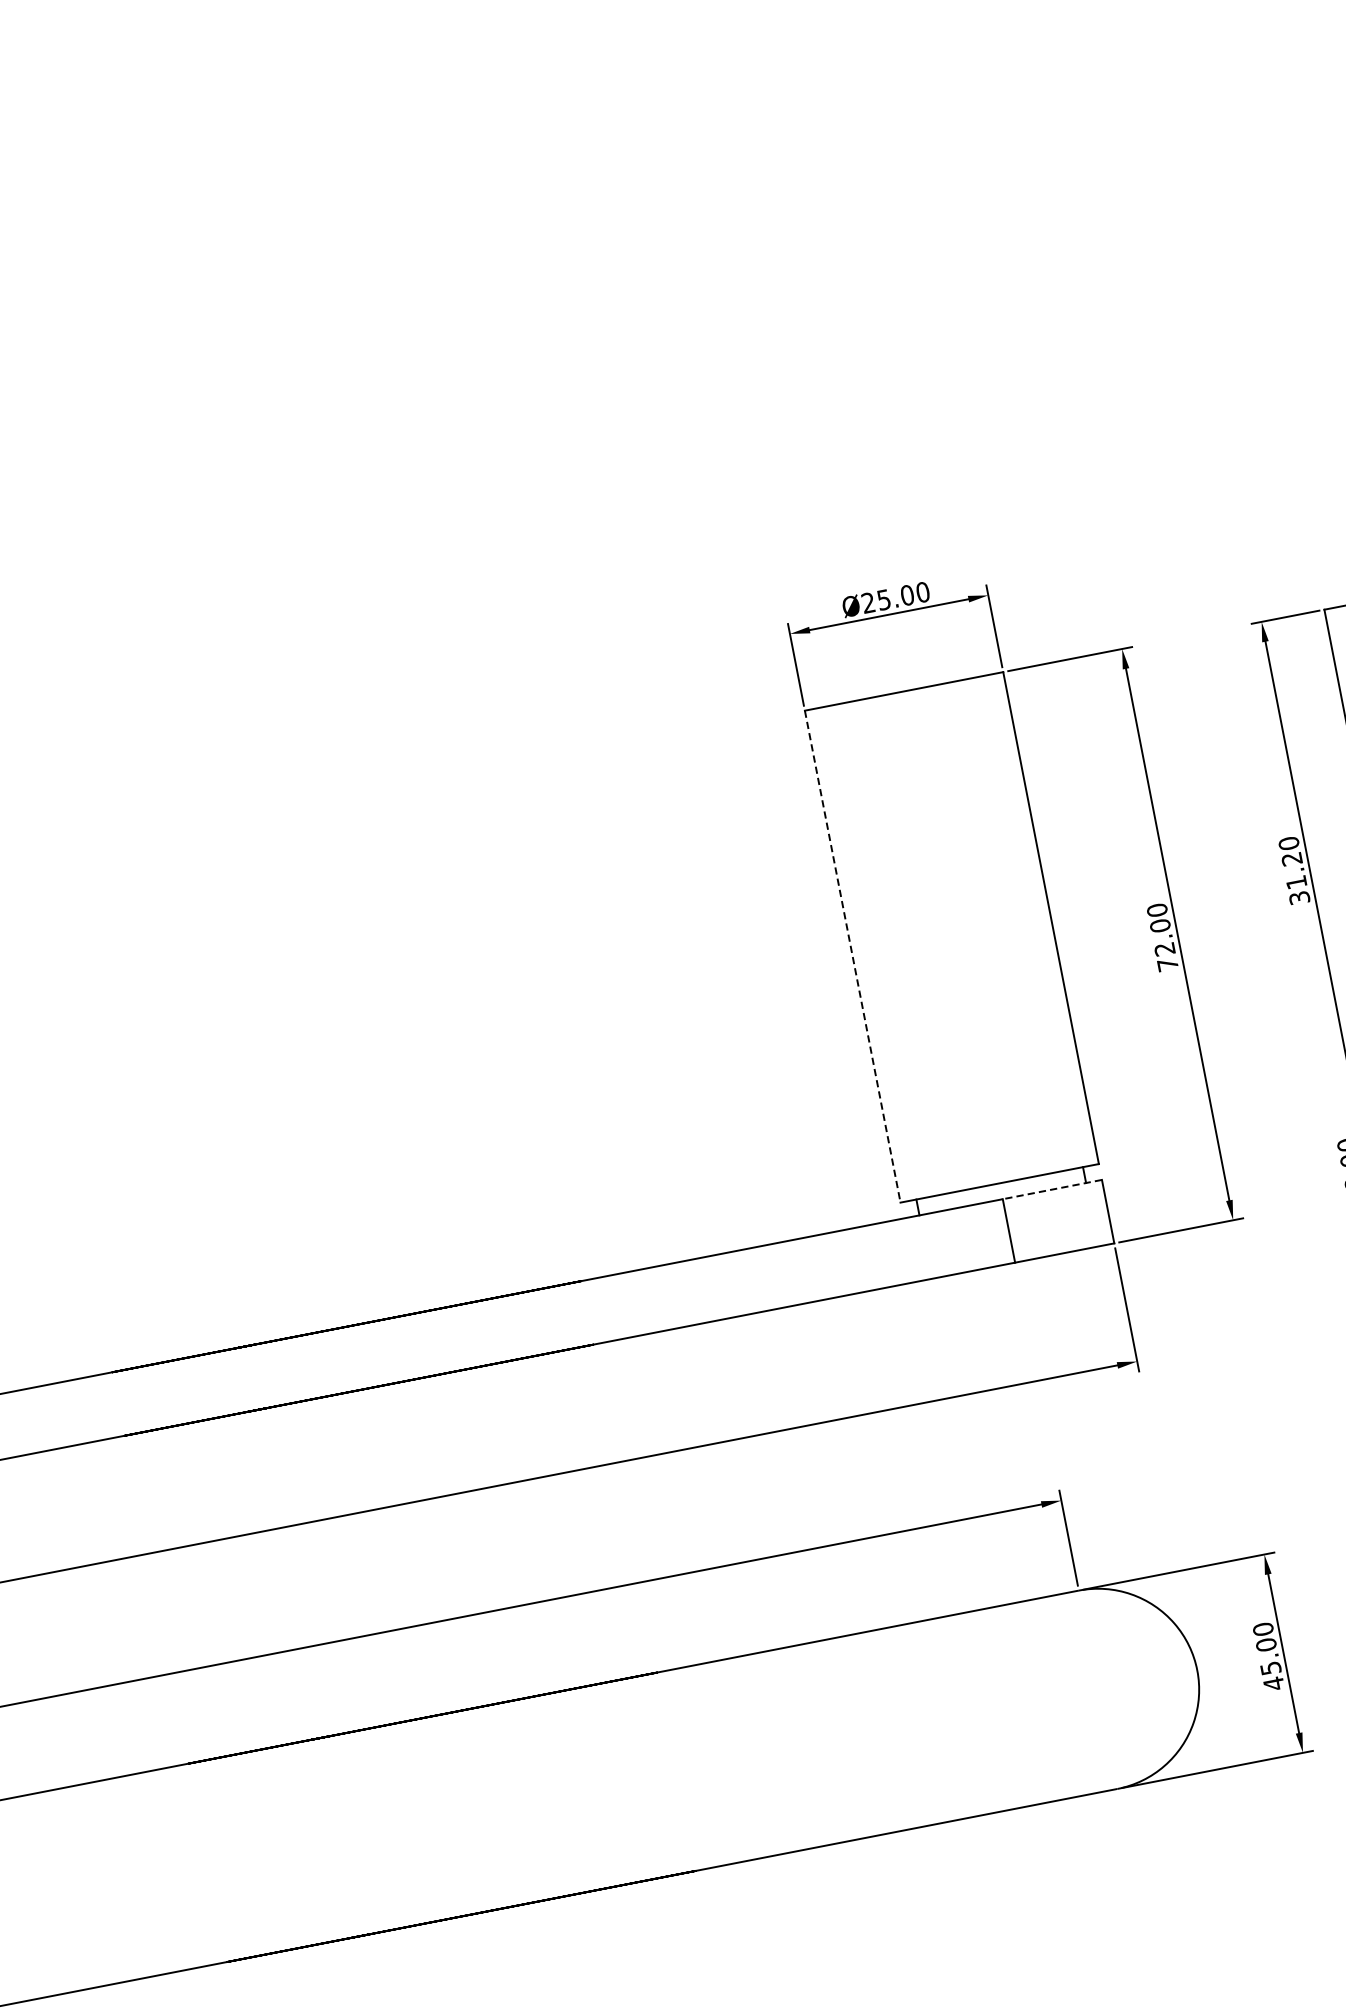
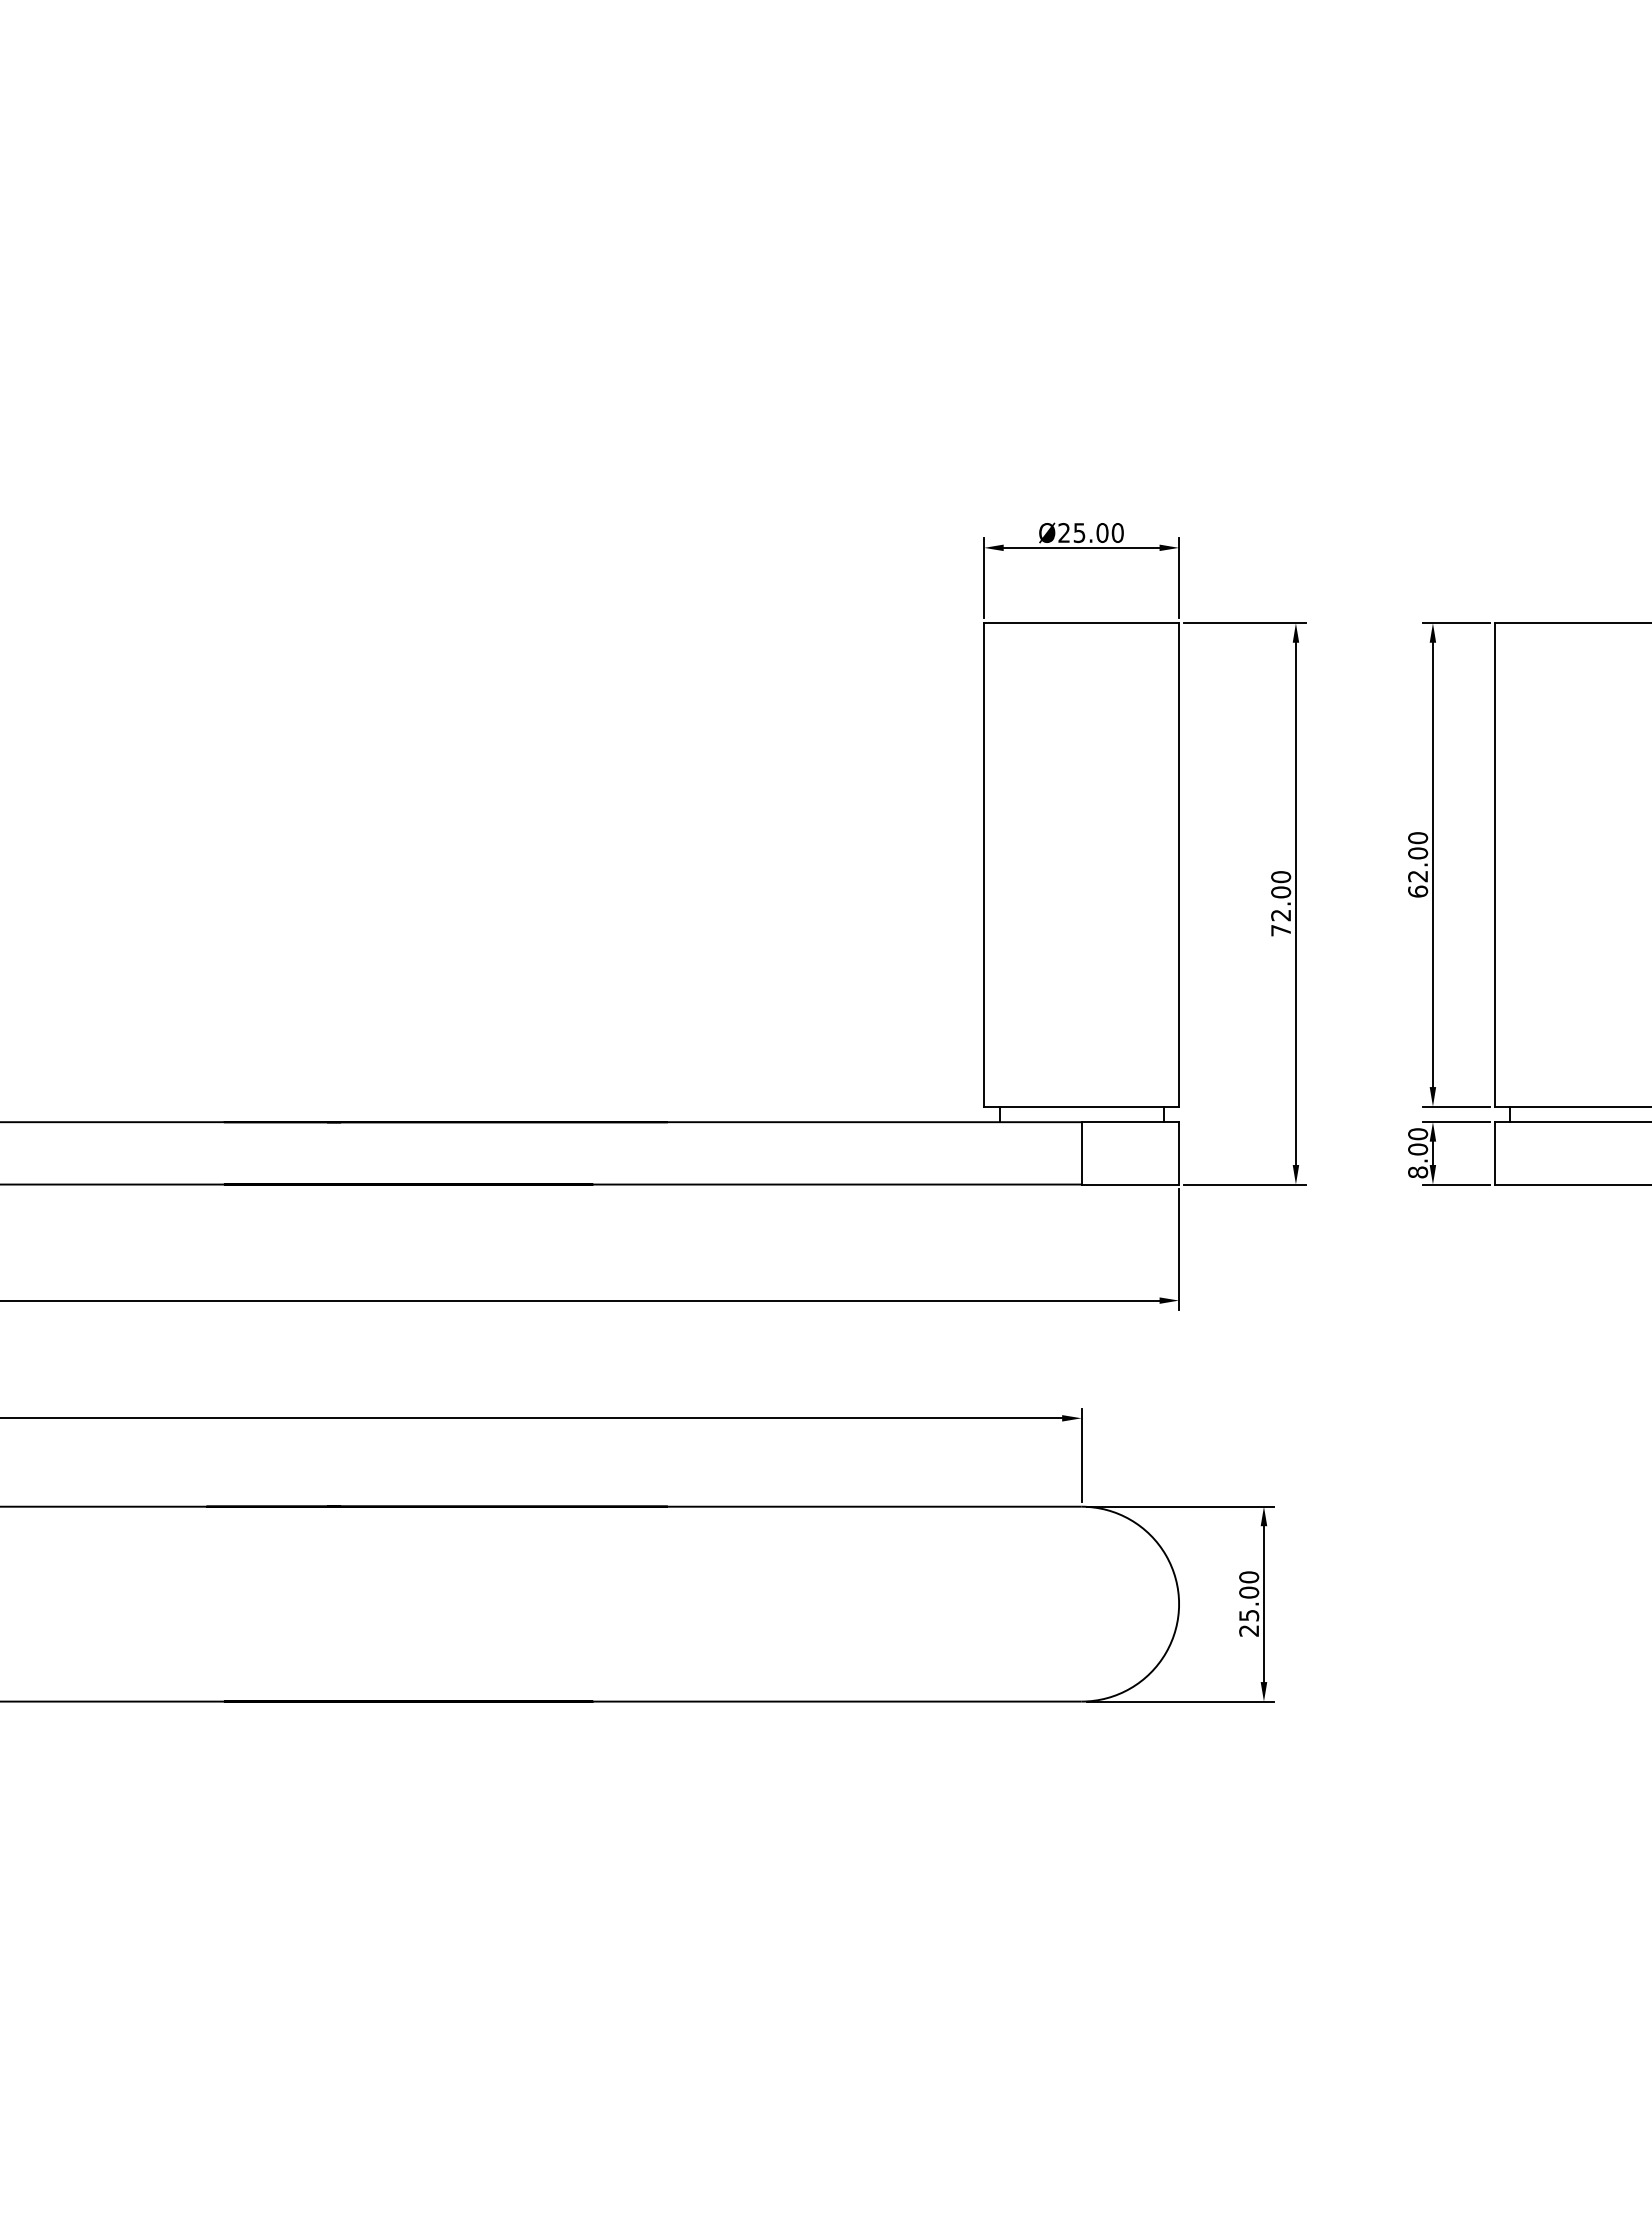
text: (1296, 878) -> (1418, 872), 31.20 -> 62.00
line: (852, 956) -> (984, 864), dashed -> solid
line: (1052, 1189) -> (1130, 1122), dashed -> solid
text: (1273, 1683) -> (1248, 1630), 45.00 -> 25.00

